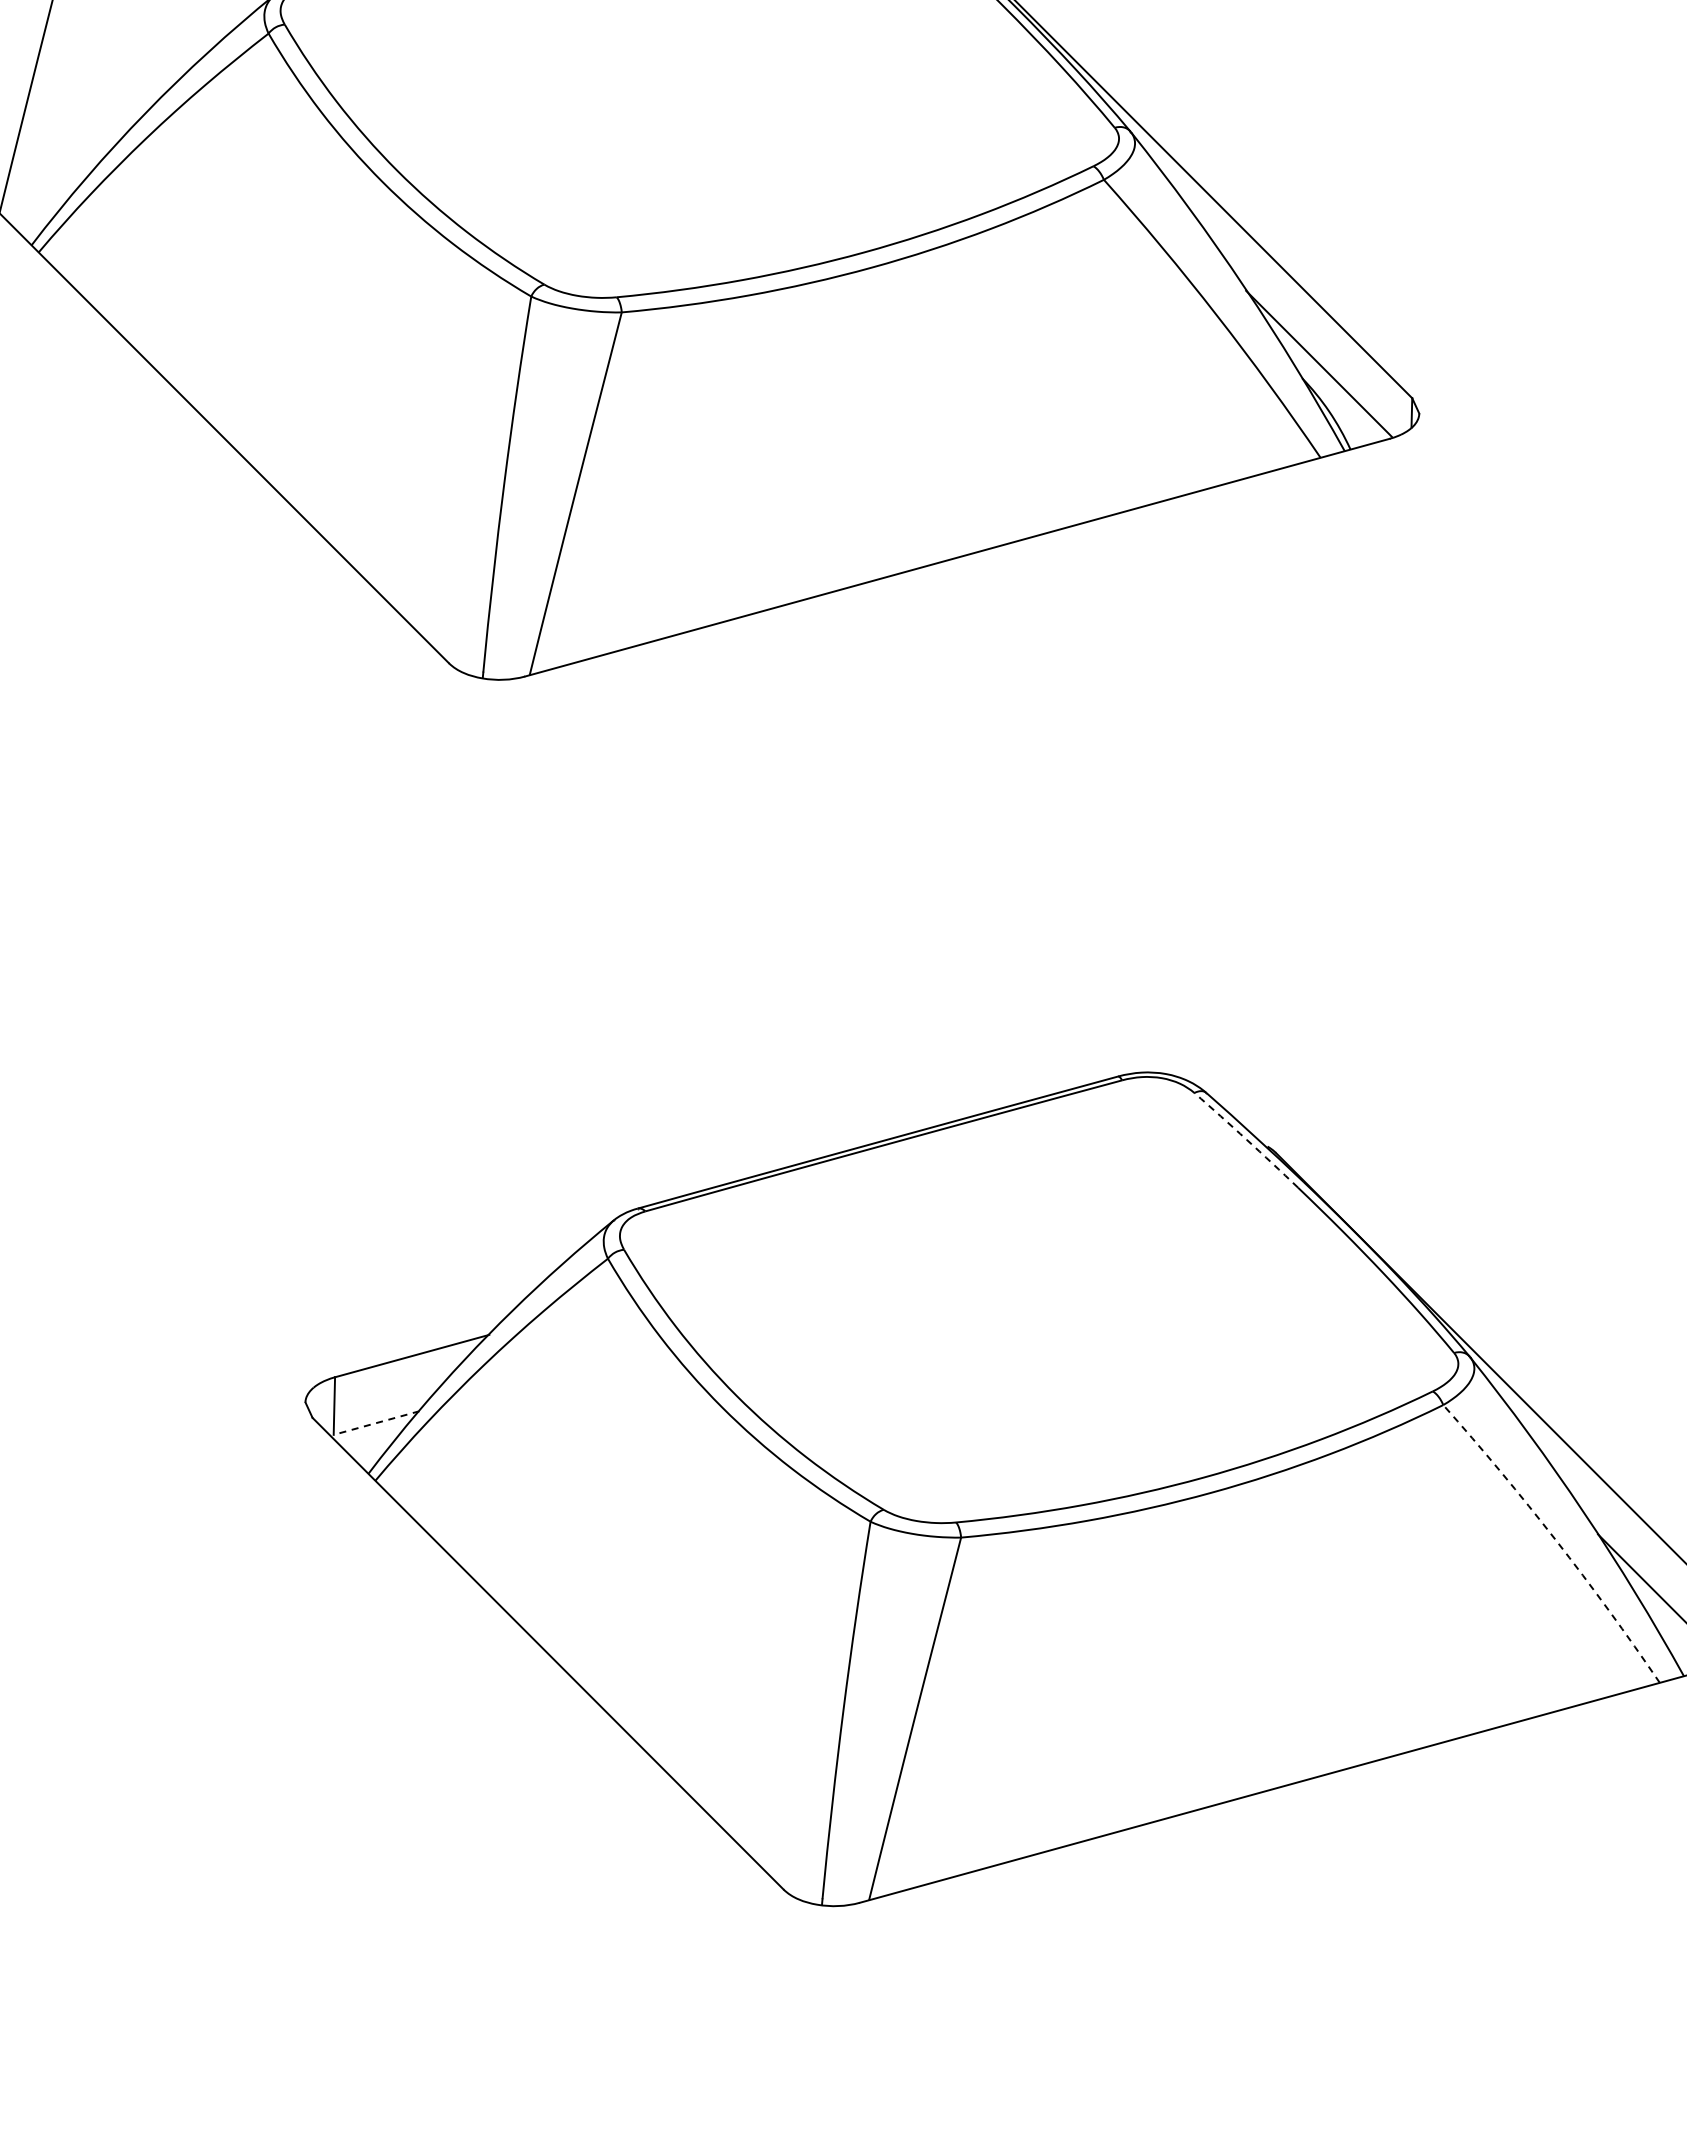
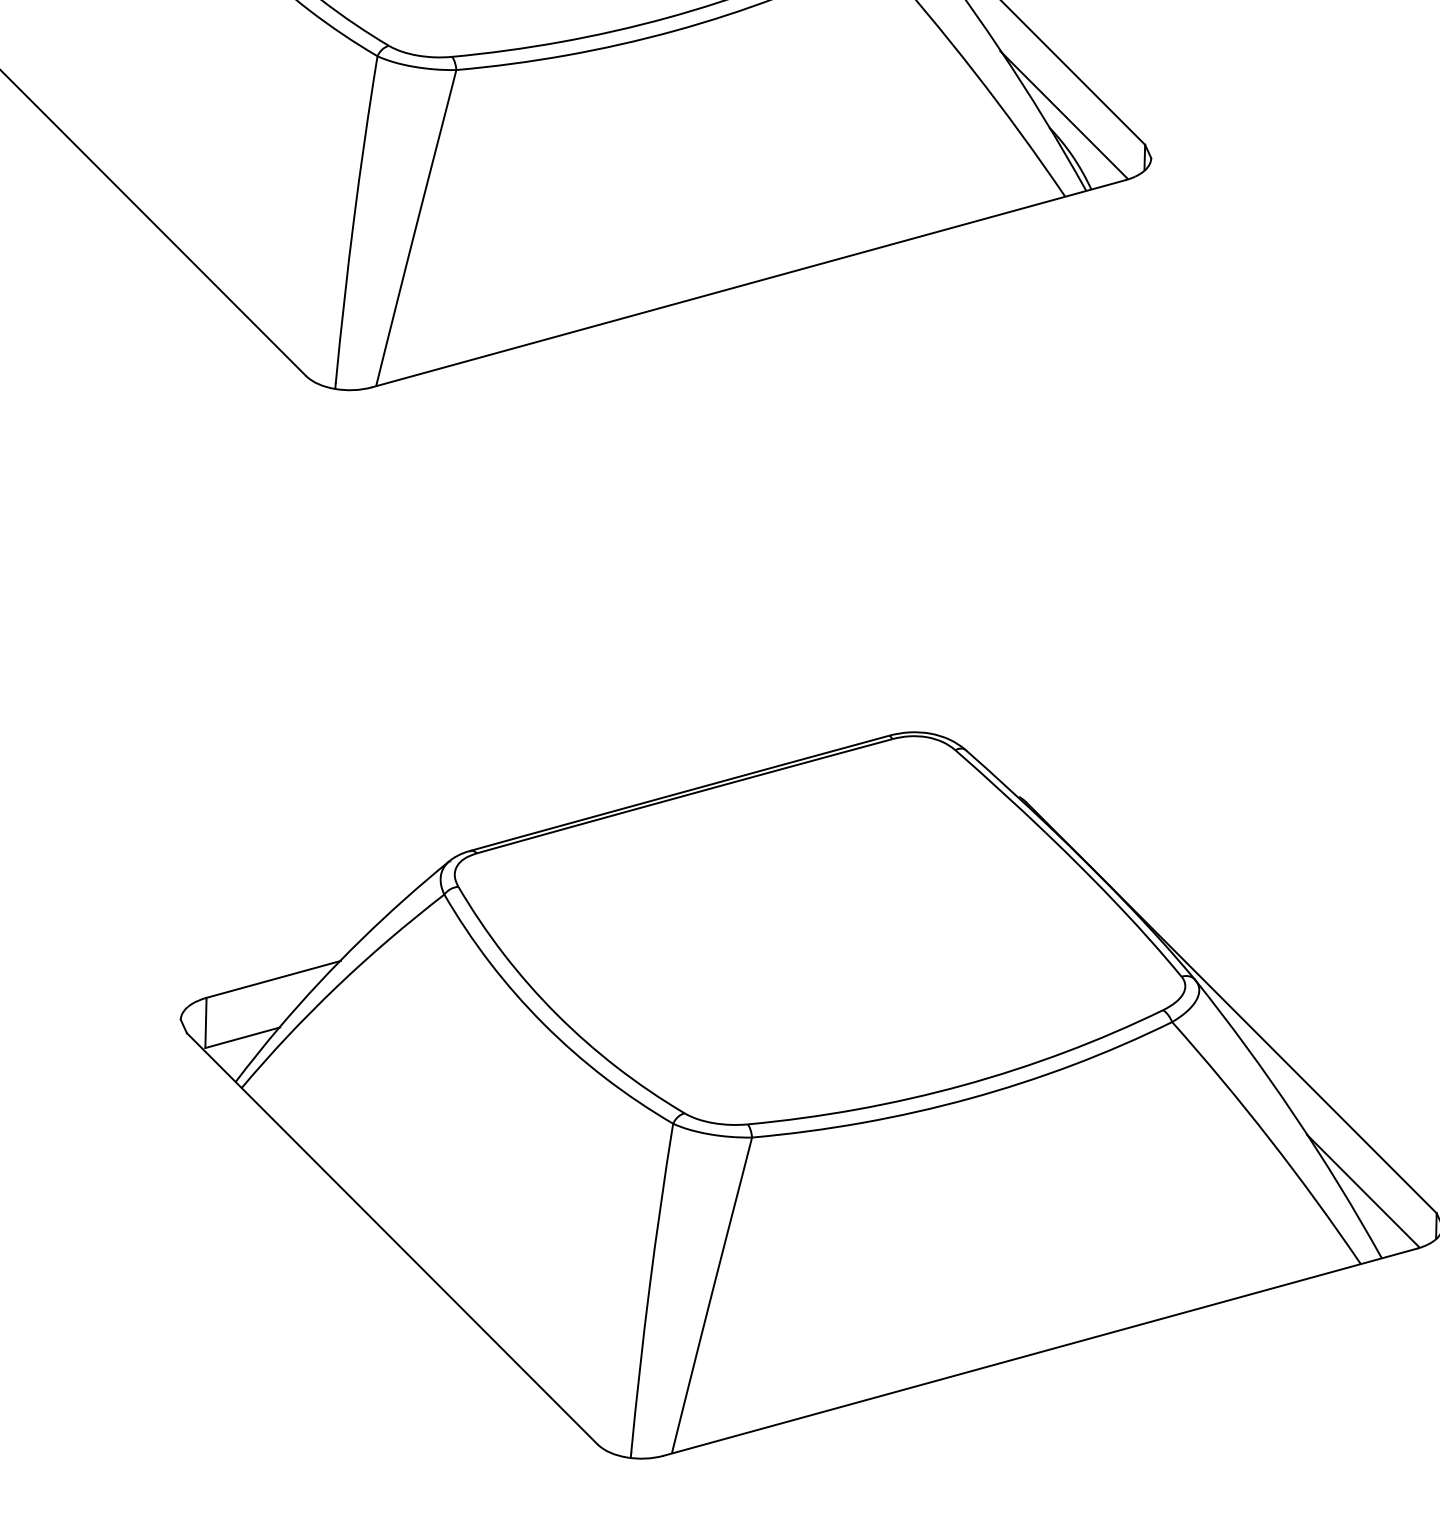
arc: (1246, 1139) -> (1000, 790), dashed -> solid
line: (376, 1423) -> (242, 1038), dashed -> solid
arc: (1556, 1540) -> (1270, 1140), dashed -> solid

